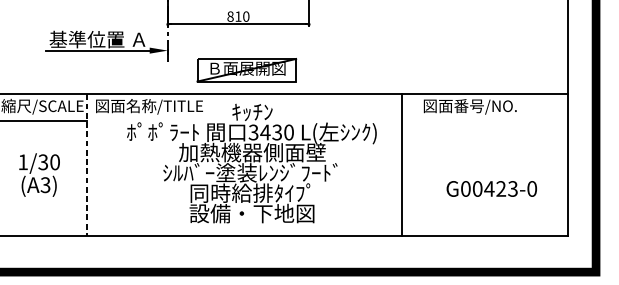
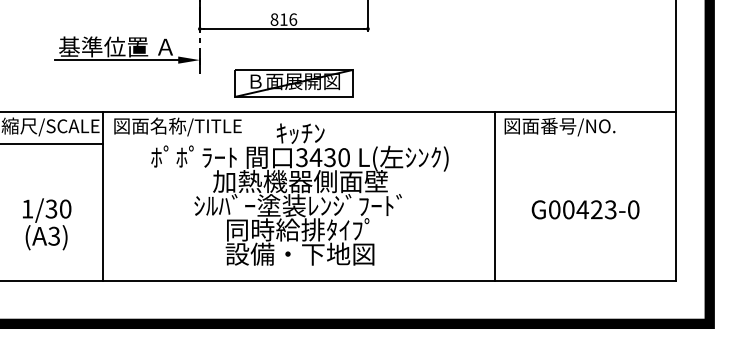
text: (246, 16) -> (293, 19), 810 -> 816
line: (86, 165) -> (102, 196), dashed -> solid
line: (401, 165) -> (494, 196), moved
text: (39, 175) -> (47, 224), moved
text: (491, 188) -> (585, 209), moved

